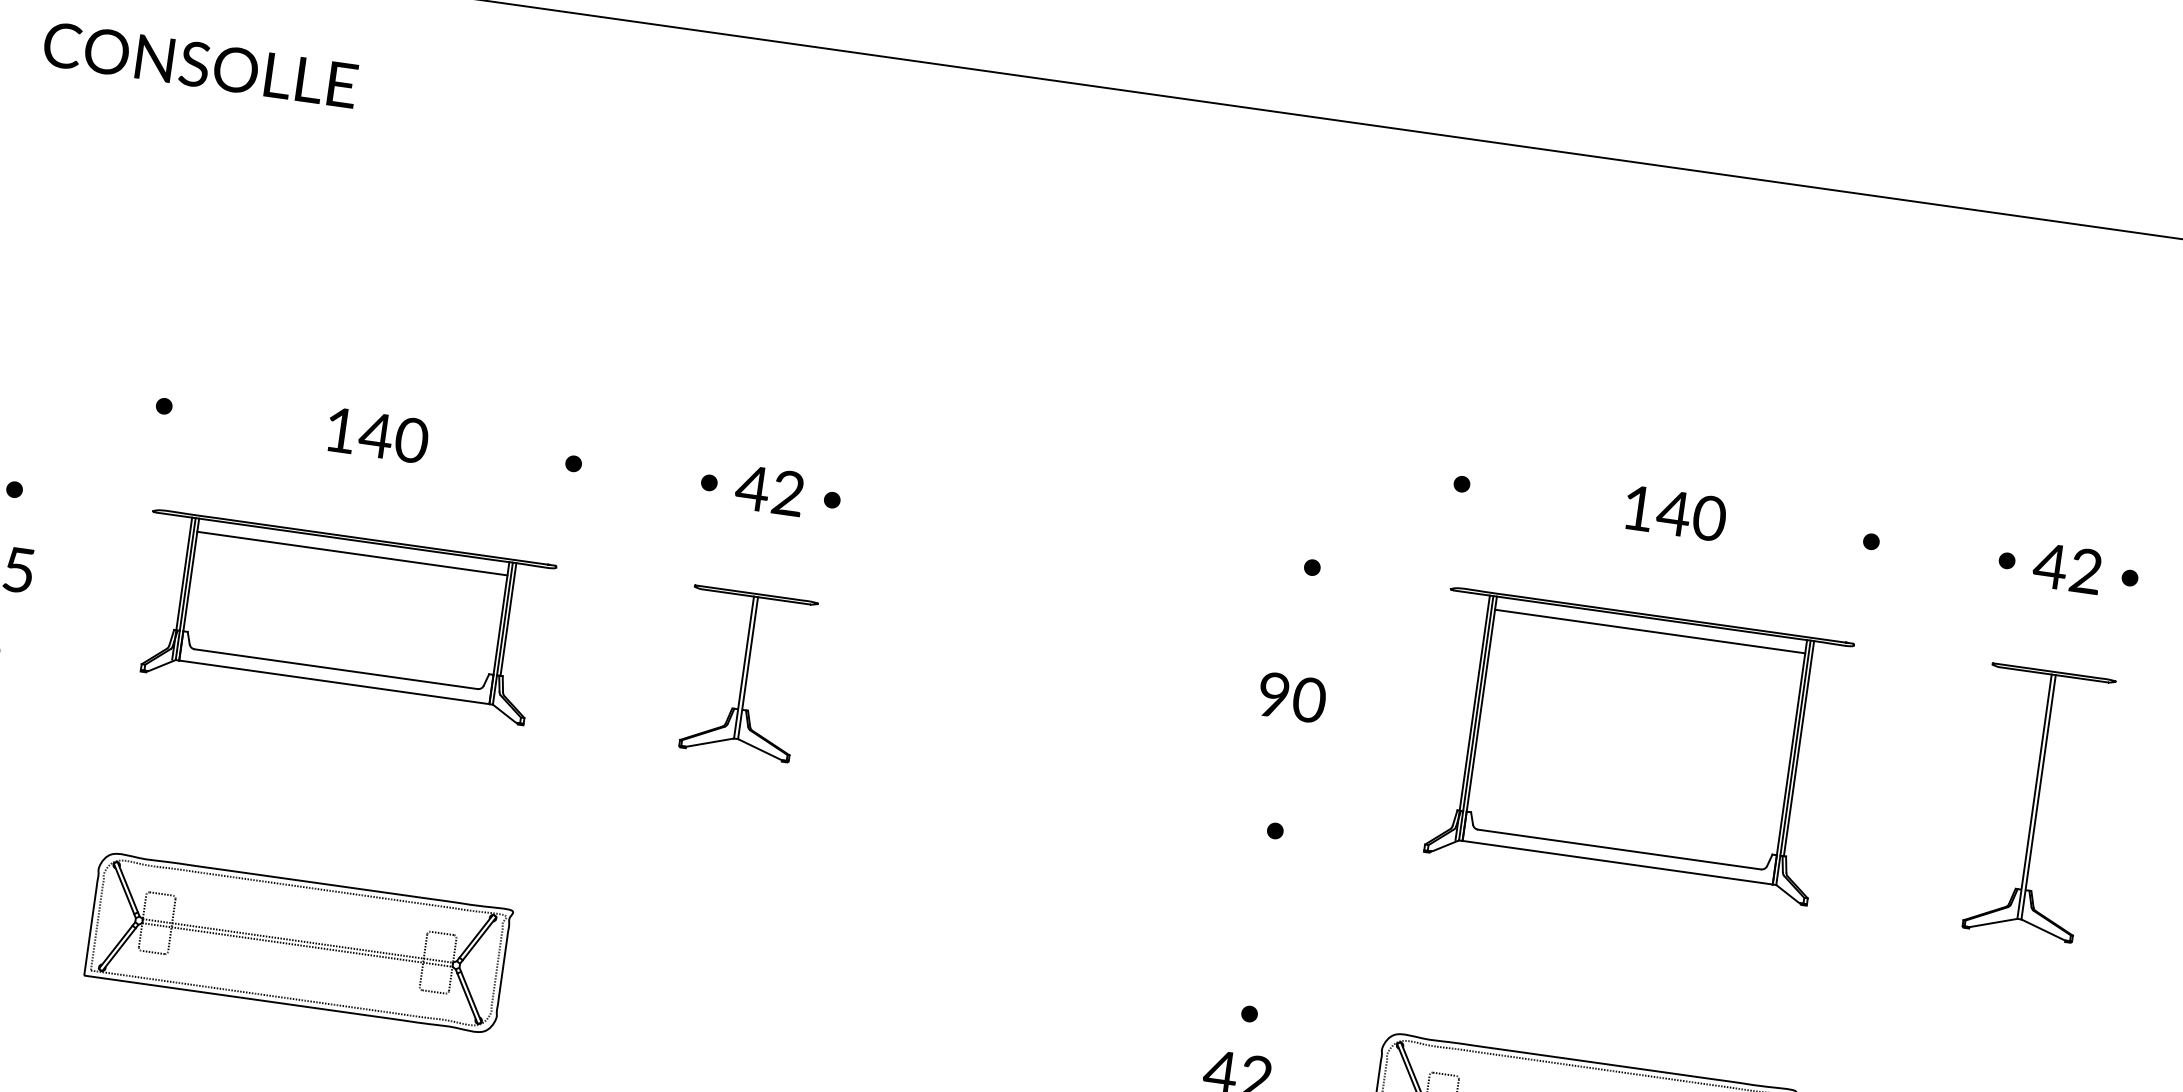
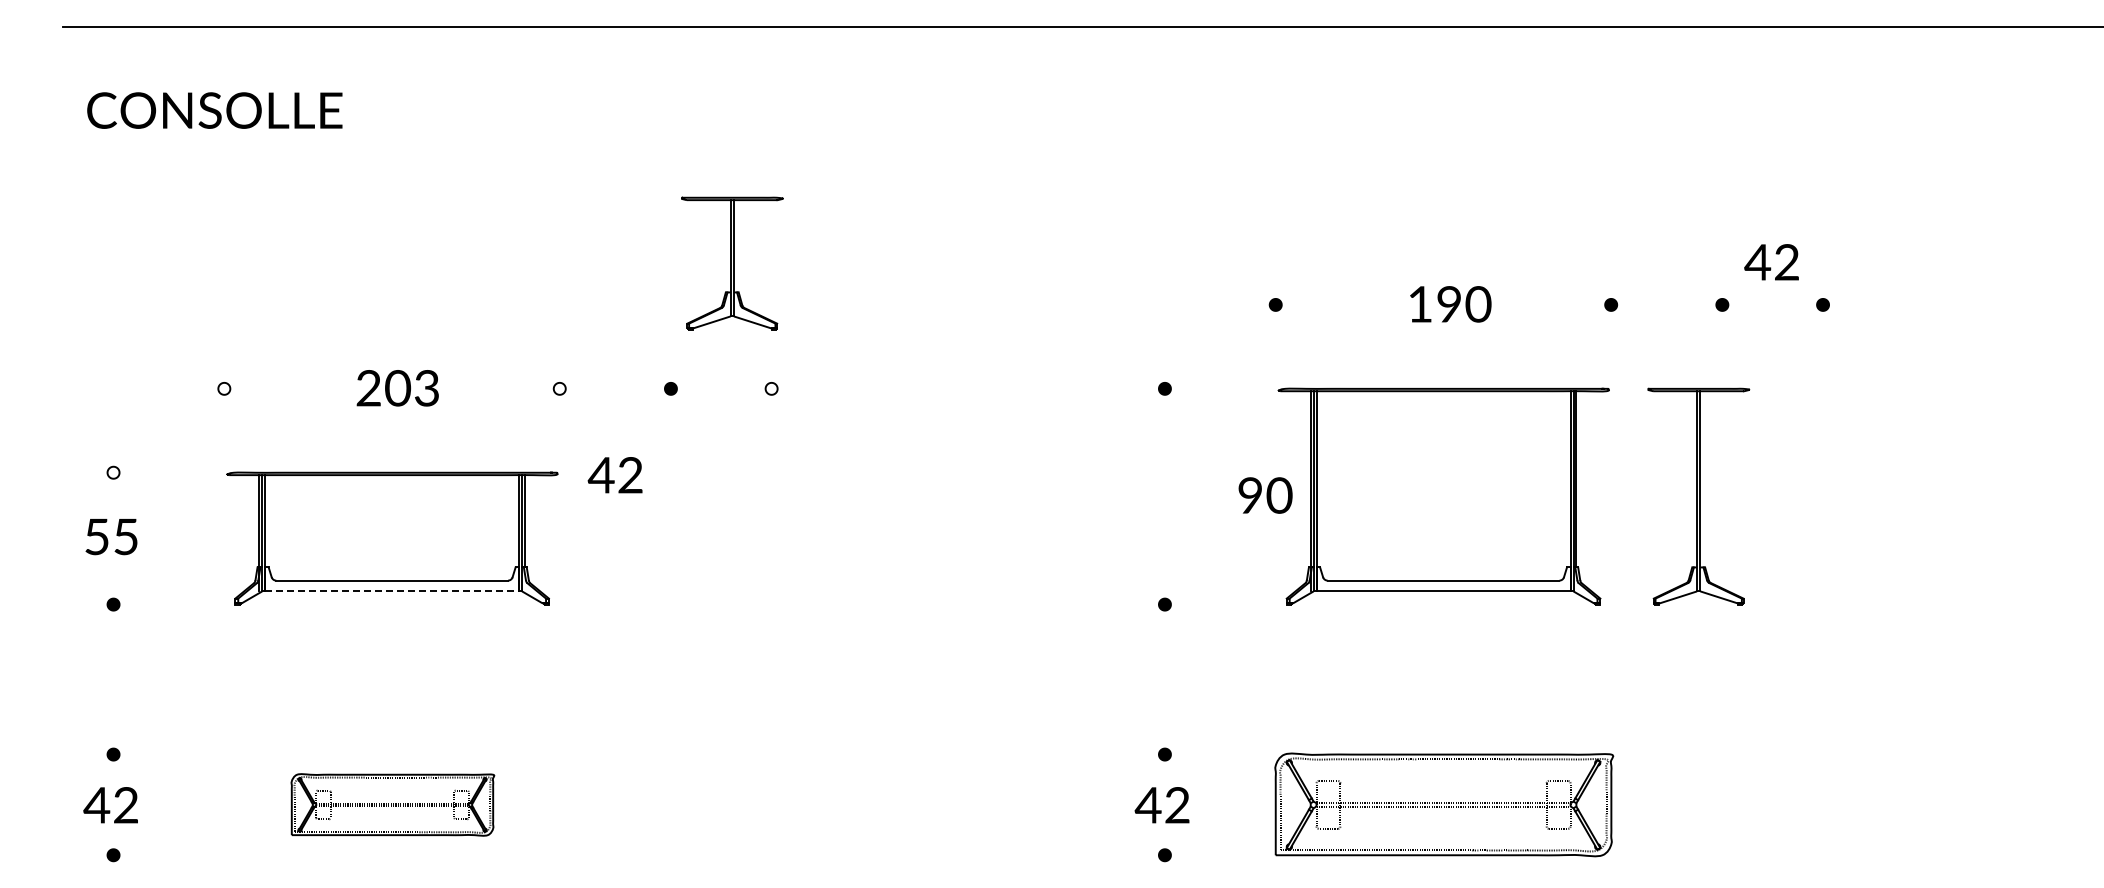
fill: (164, 405) -> (224, 388), removed
text: (376, 435) -> (398, 388), 140 -> 203
fill: (573, 463) -> (559, 388), removed
fill: (14, 489) -> (113, 472), removed
text: (768, 490) -> (614, 475), moved
fill: (832, 499) -> (771, 388), removed
text: (1672, 513) -> (1448, 304), 140 -> 190
line: (352, 553) -> (392, 485), removed
text: (2067, 568) -> (1771, 262), moved
line: (1649, 632) -> (1443, 402), removed
part: (745, 674) -> (732, 263), moved
line: (334, 682) -> (392, 591), solid -> dashed
text: (1292, 697) -> (1265, 495), moved
part: (2035, 803) -> (1698, 496), moved
part: (298, 942) -> (392, 804), size x0.6

